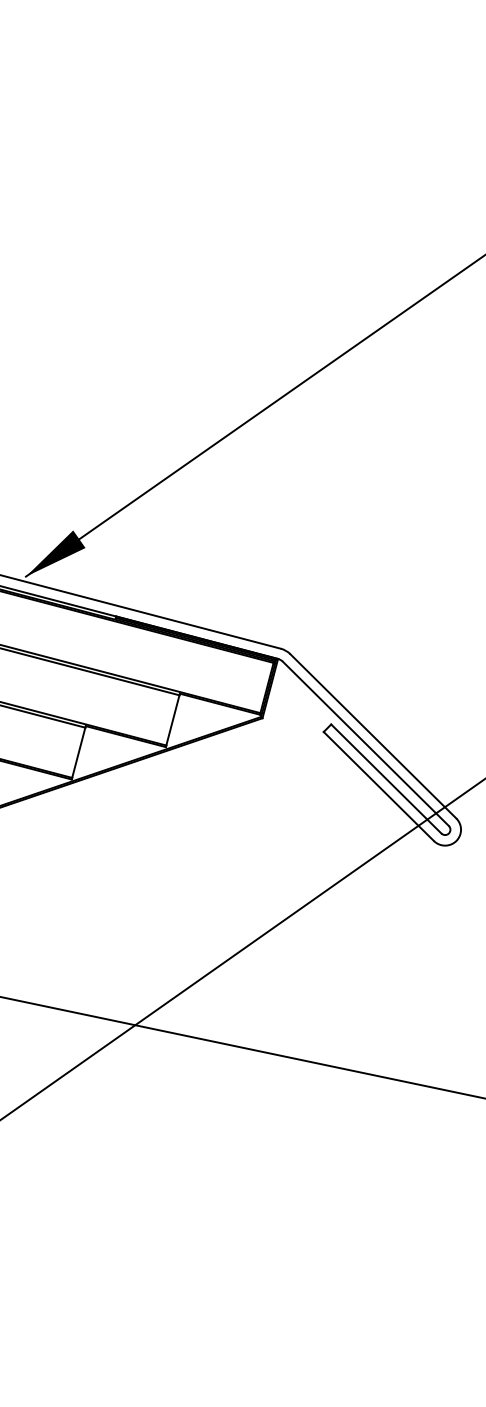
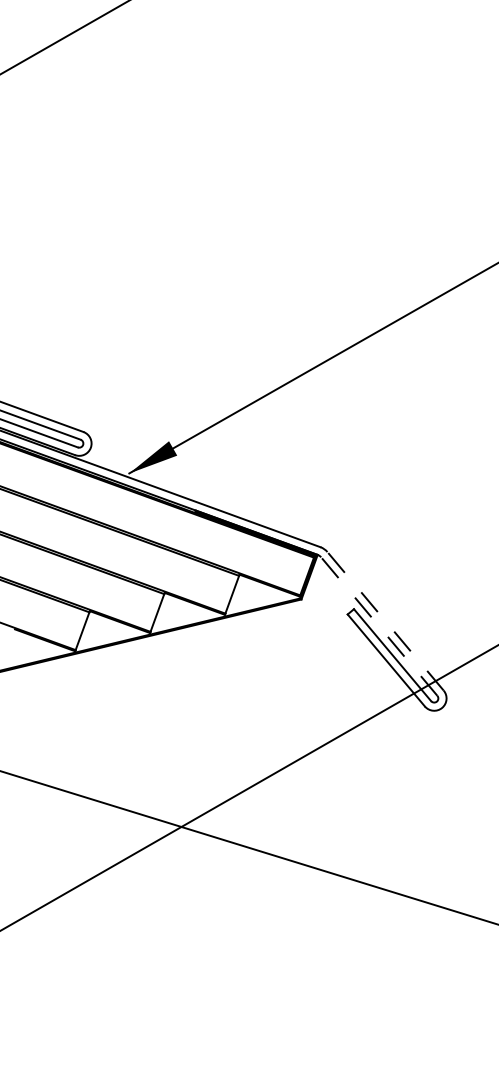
line: (373, 735) -> (385, 620), solid -> dashed
line: (364, 743) -> (378, 626), solid -> dashed

